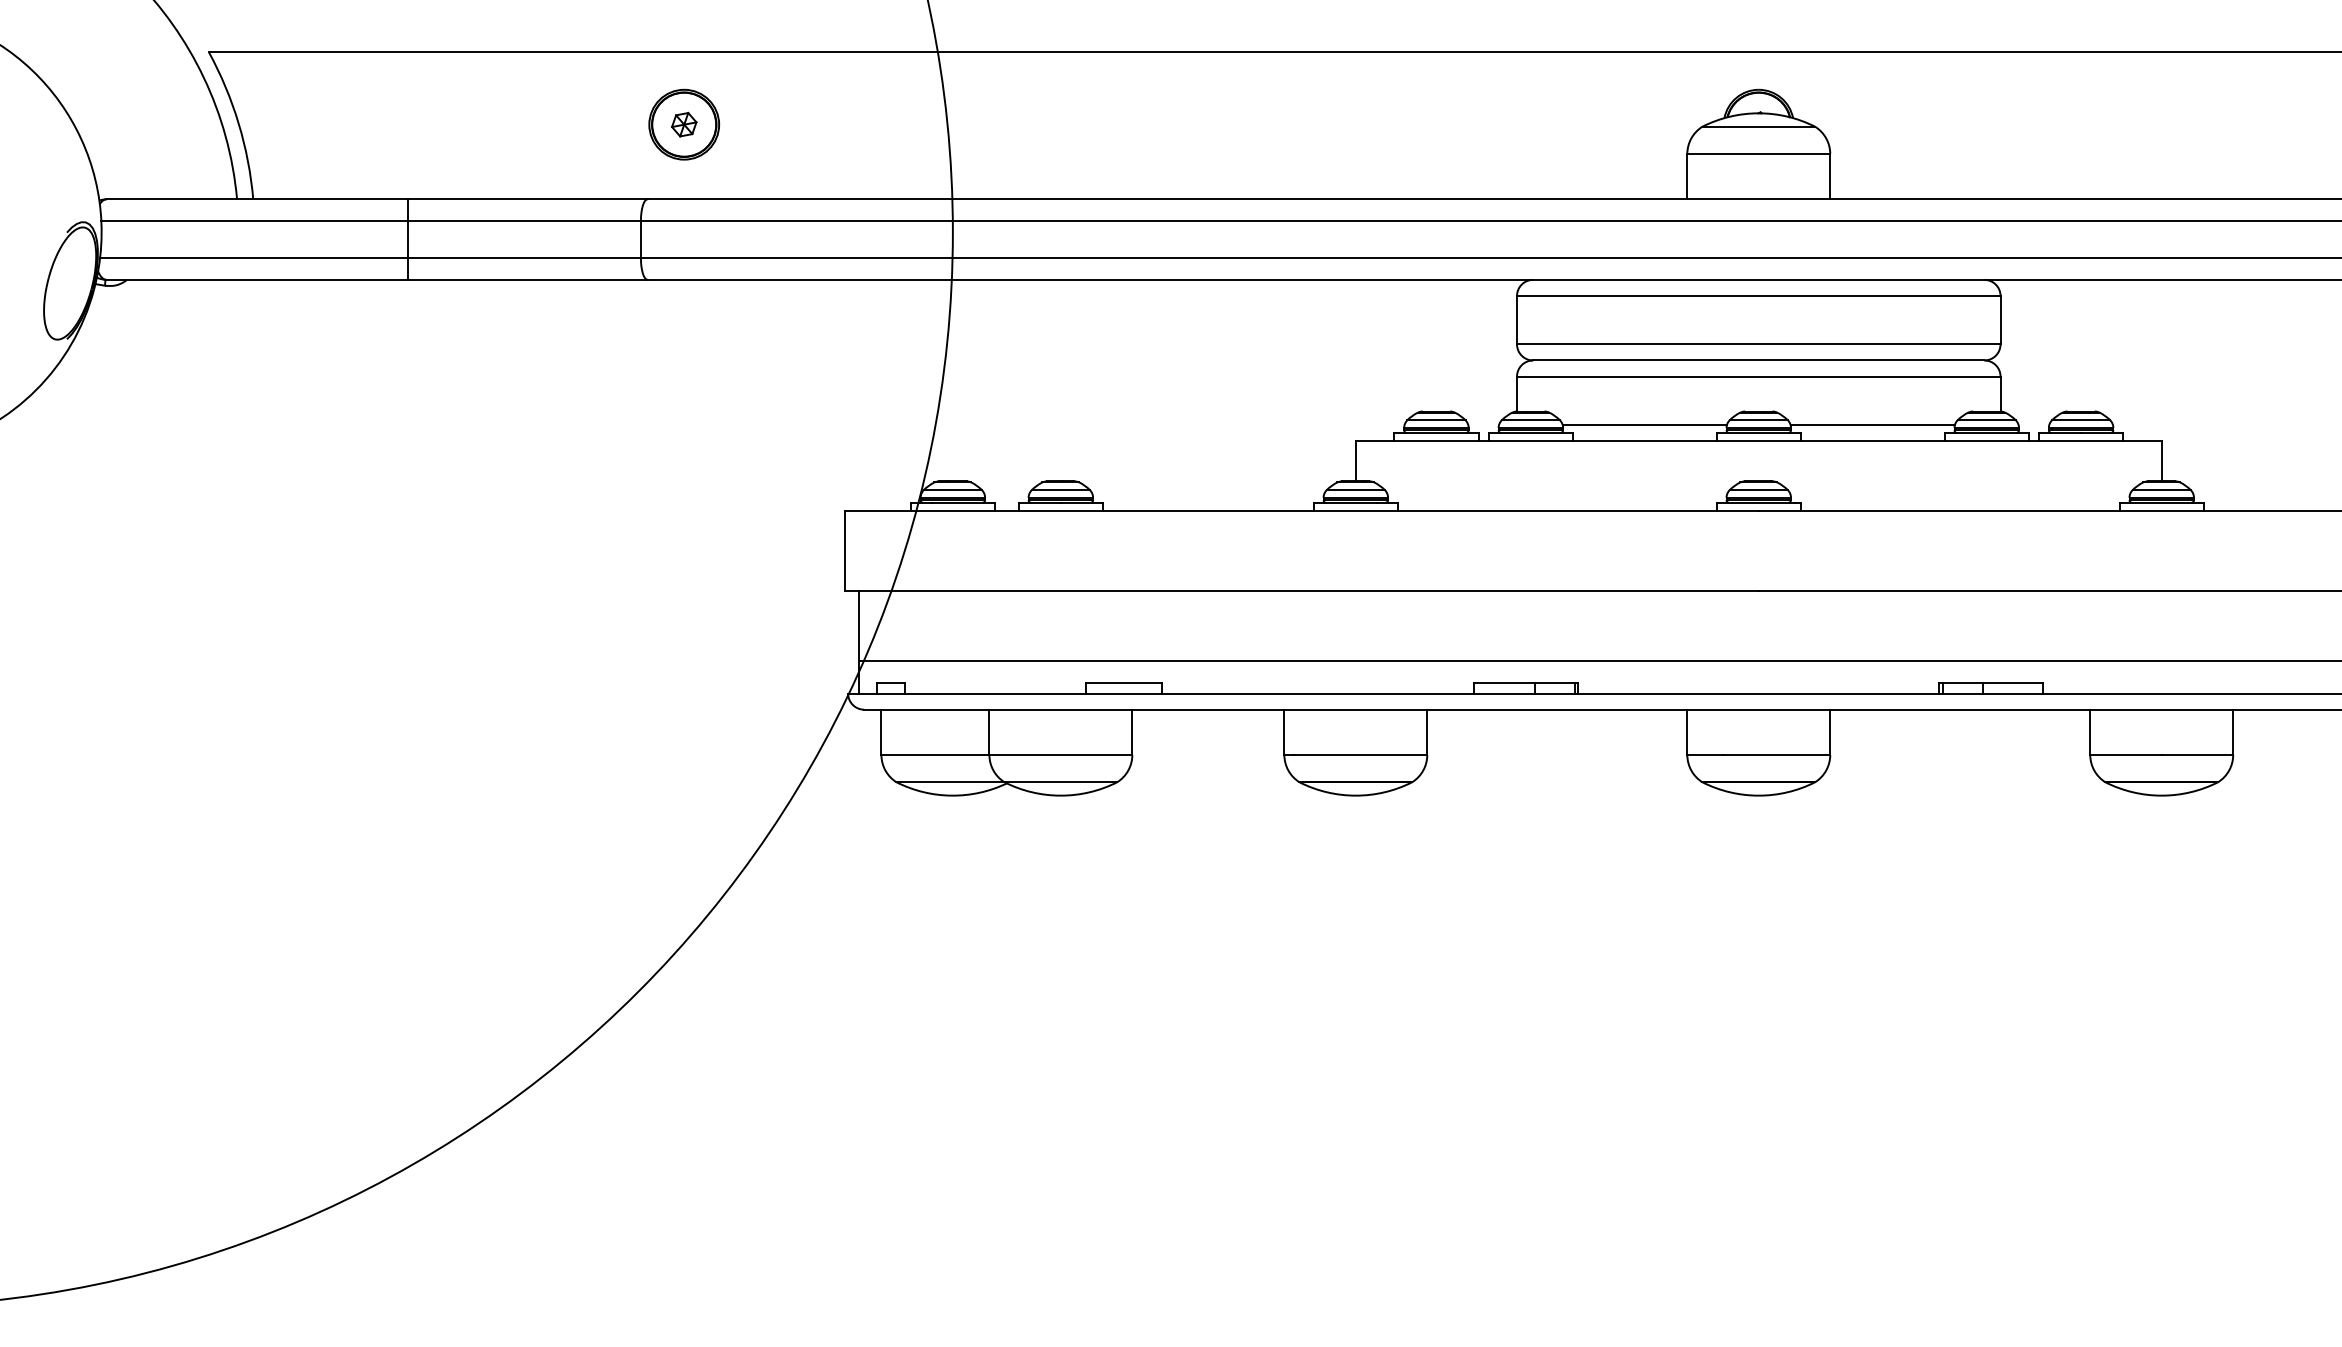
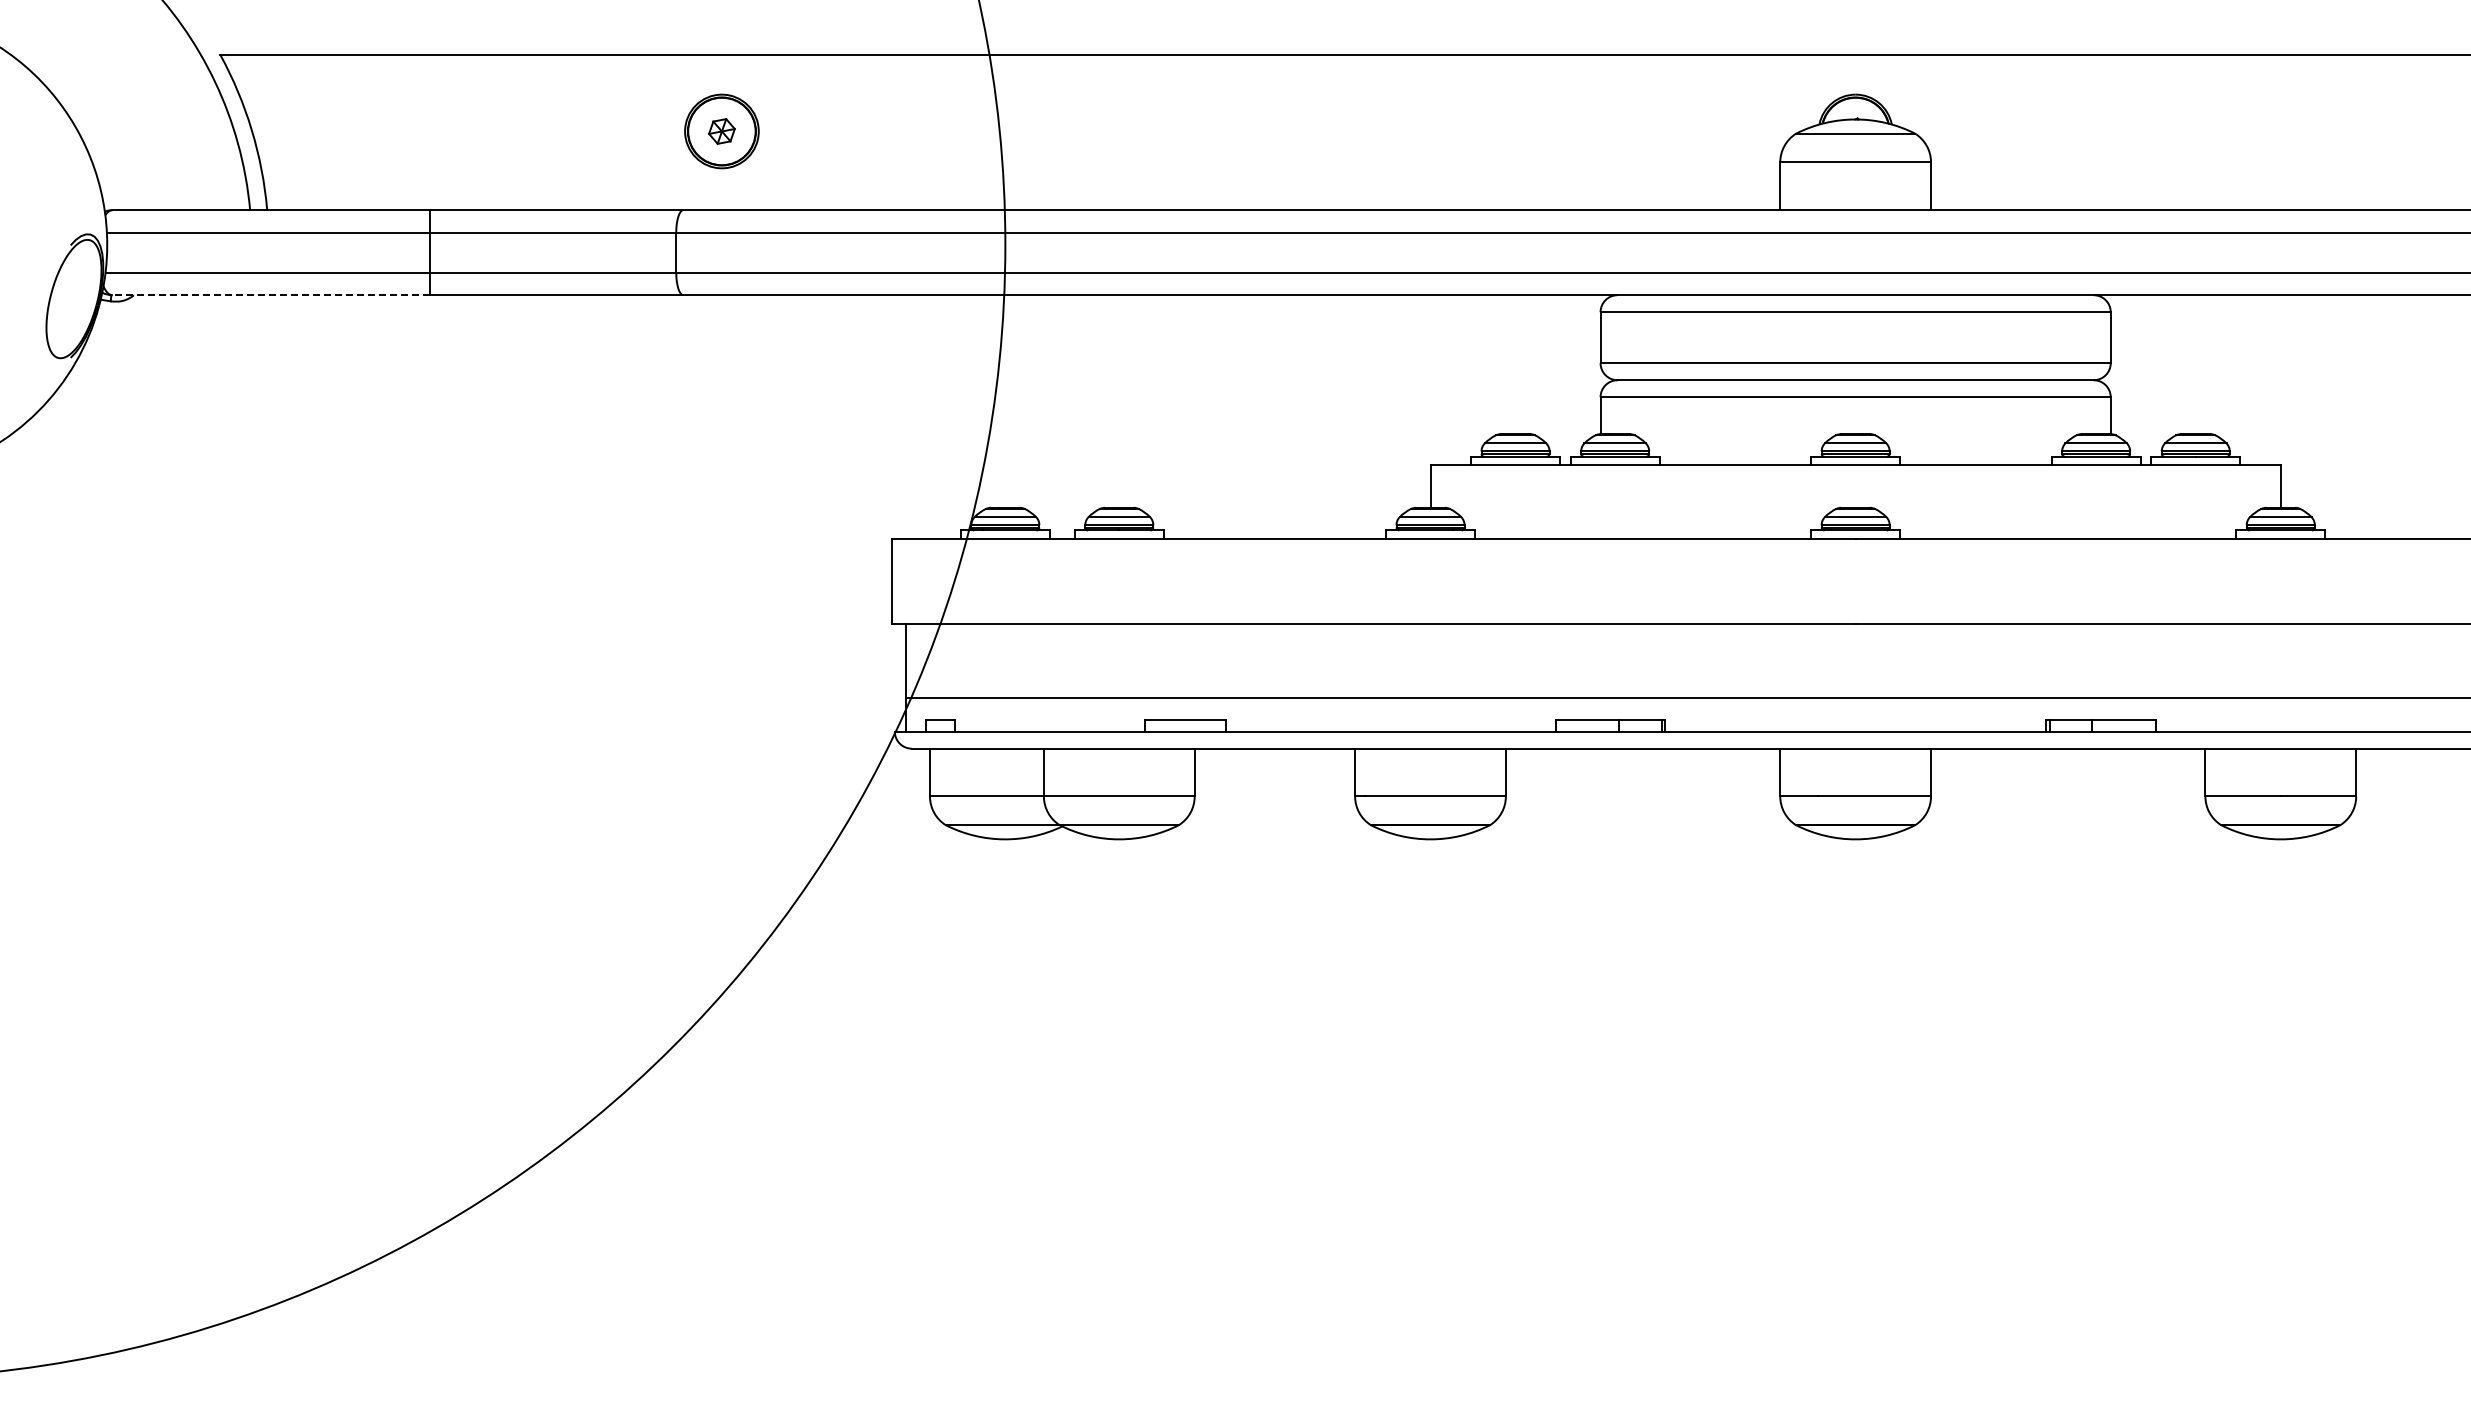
line: (257, 280) -> (271, 295), solid -> dashed
line: (1644, 425) -> (1735, 448), removed
line: (1872, 425) -> (1975, 448), removed

